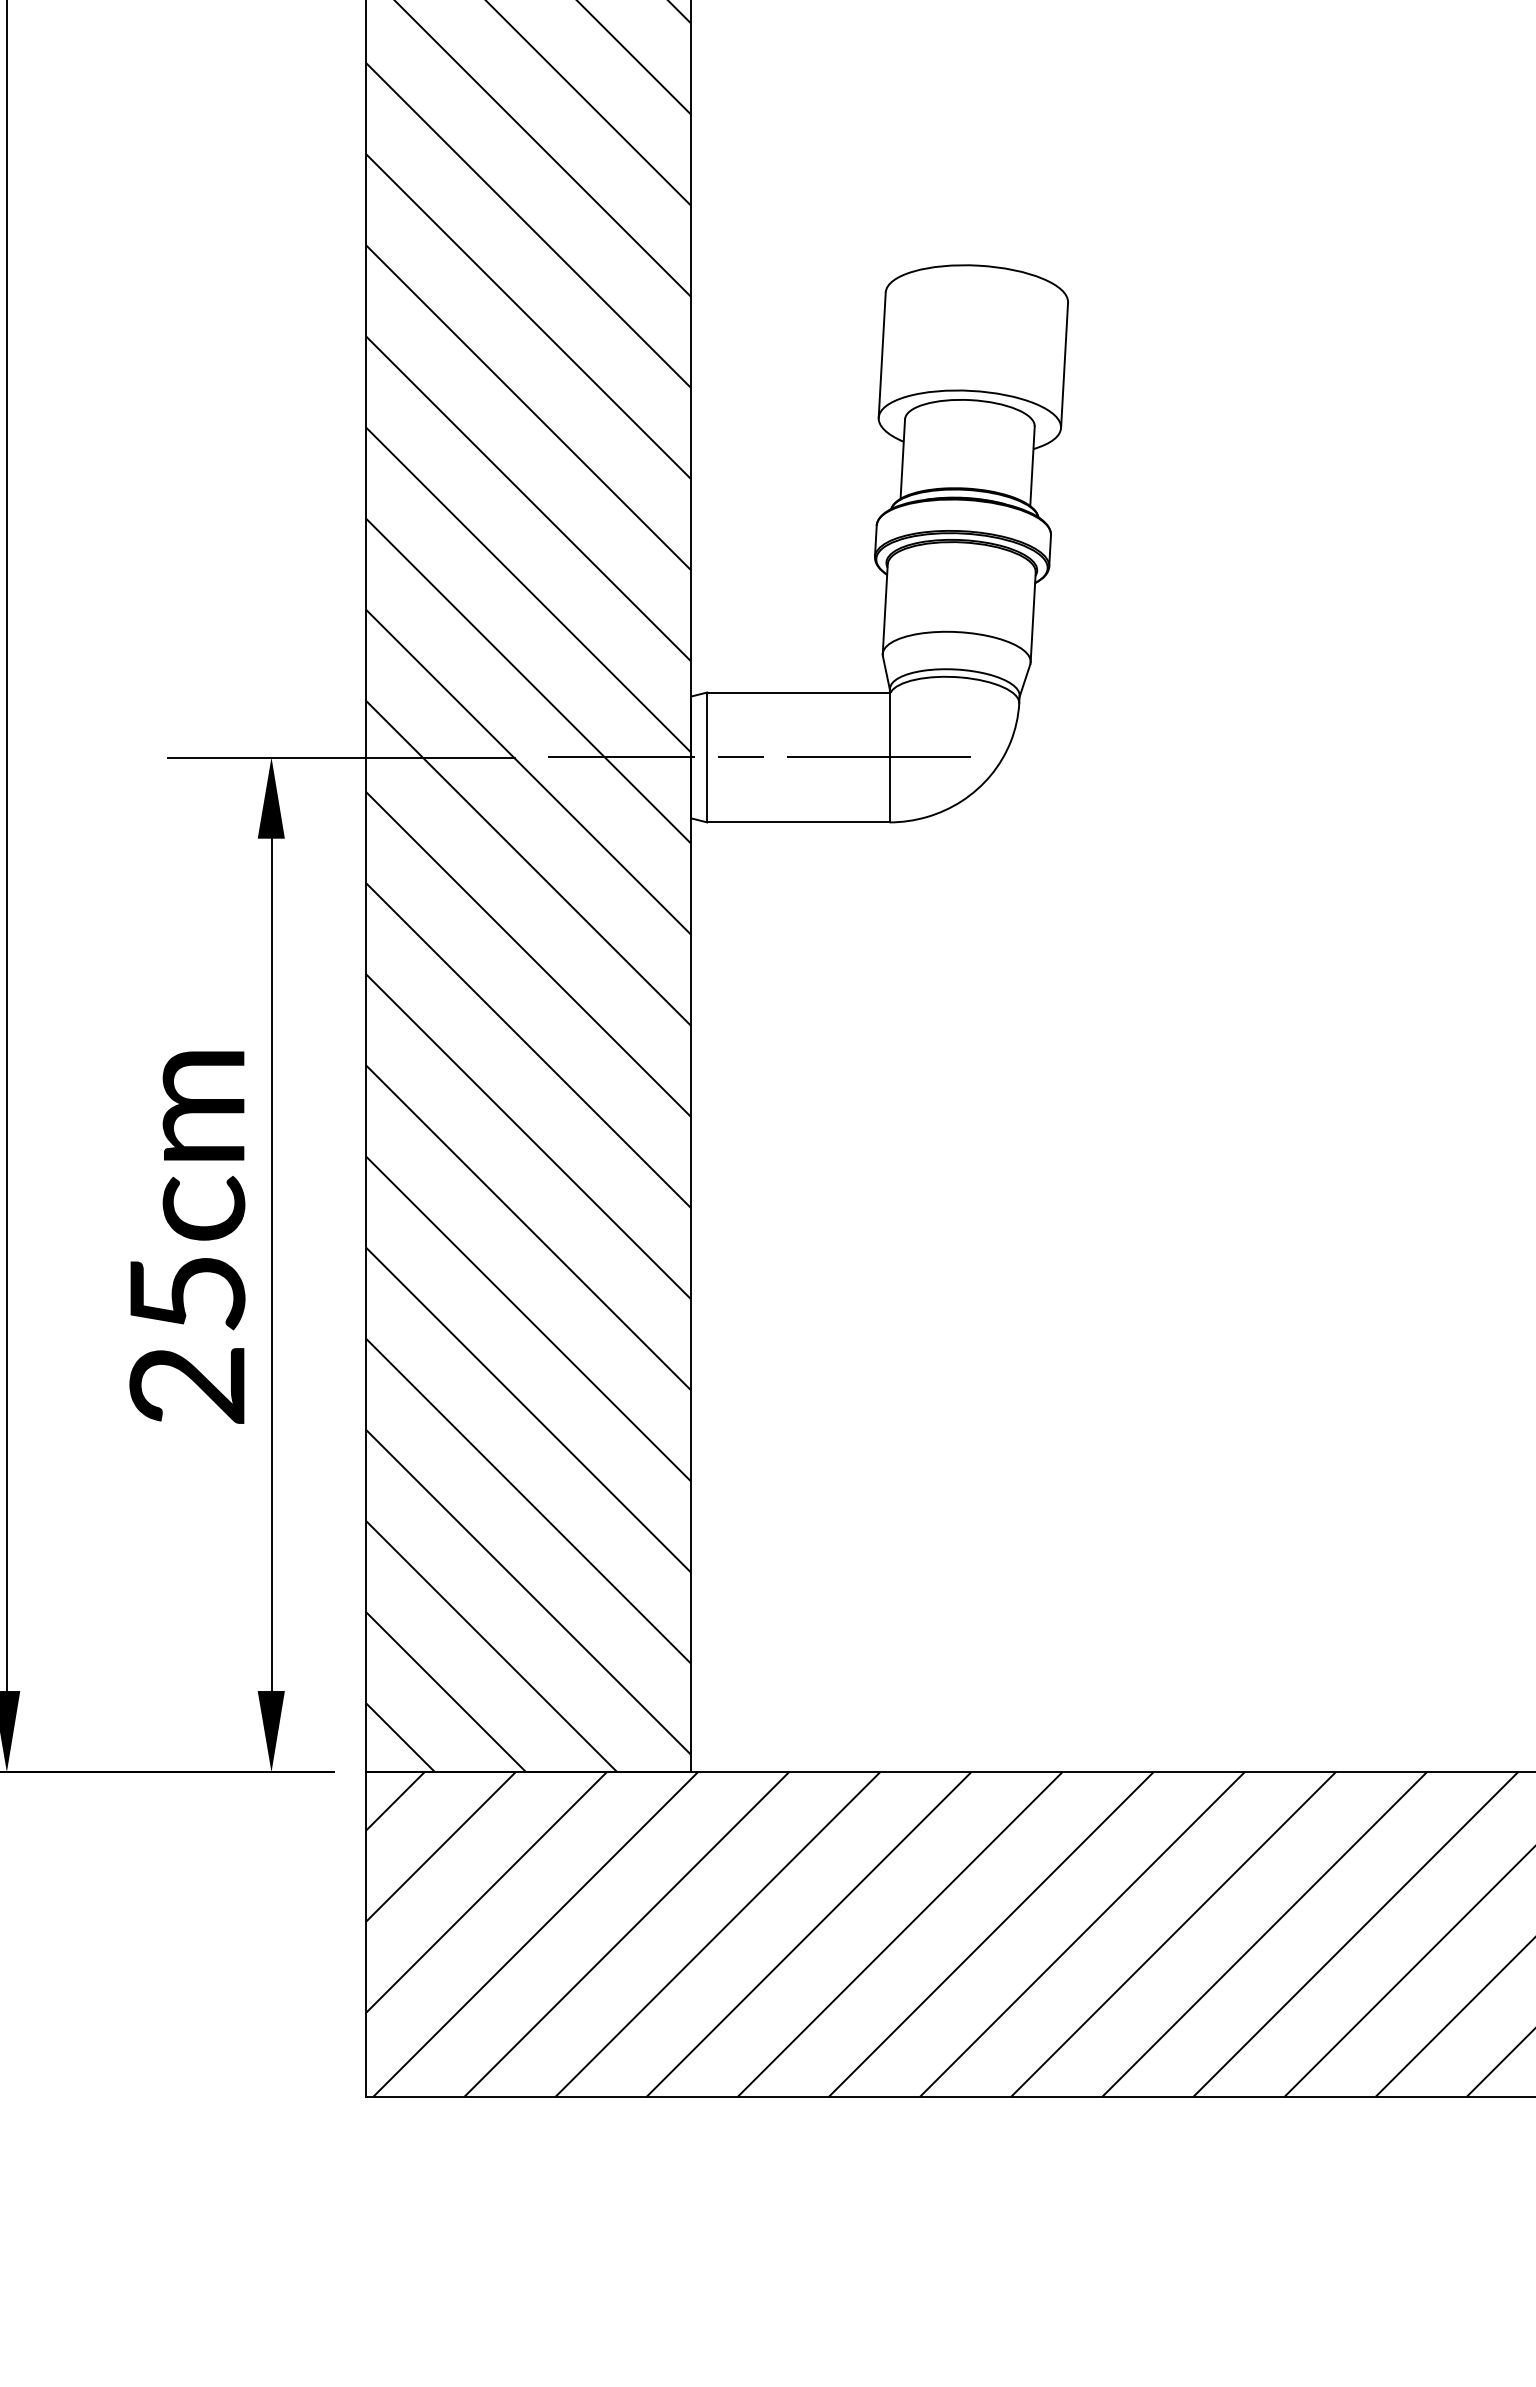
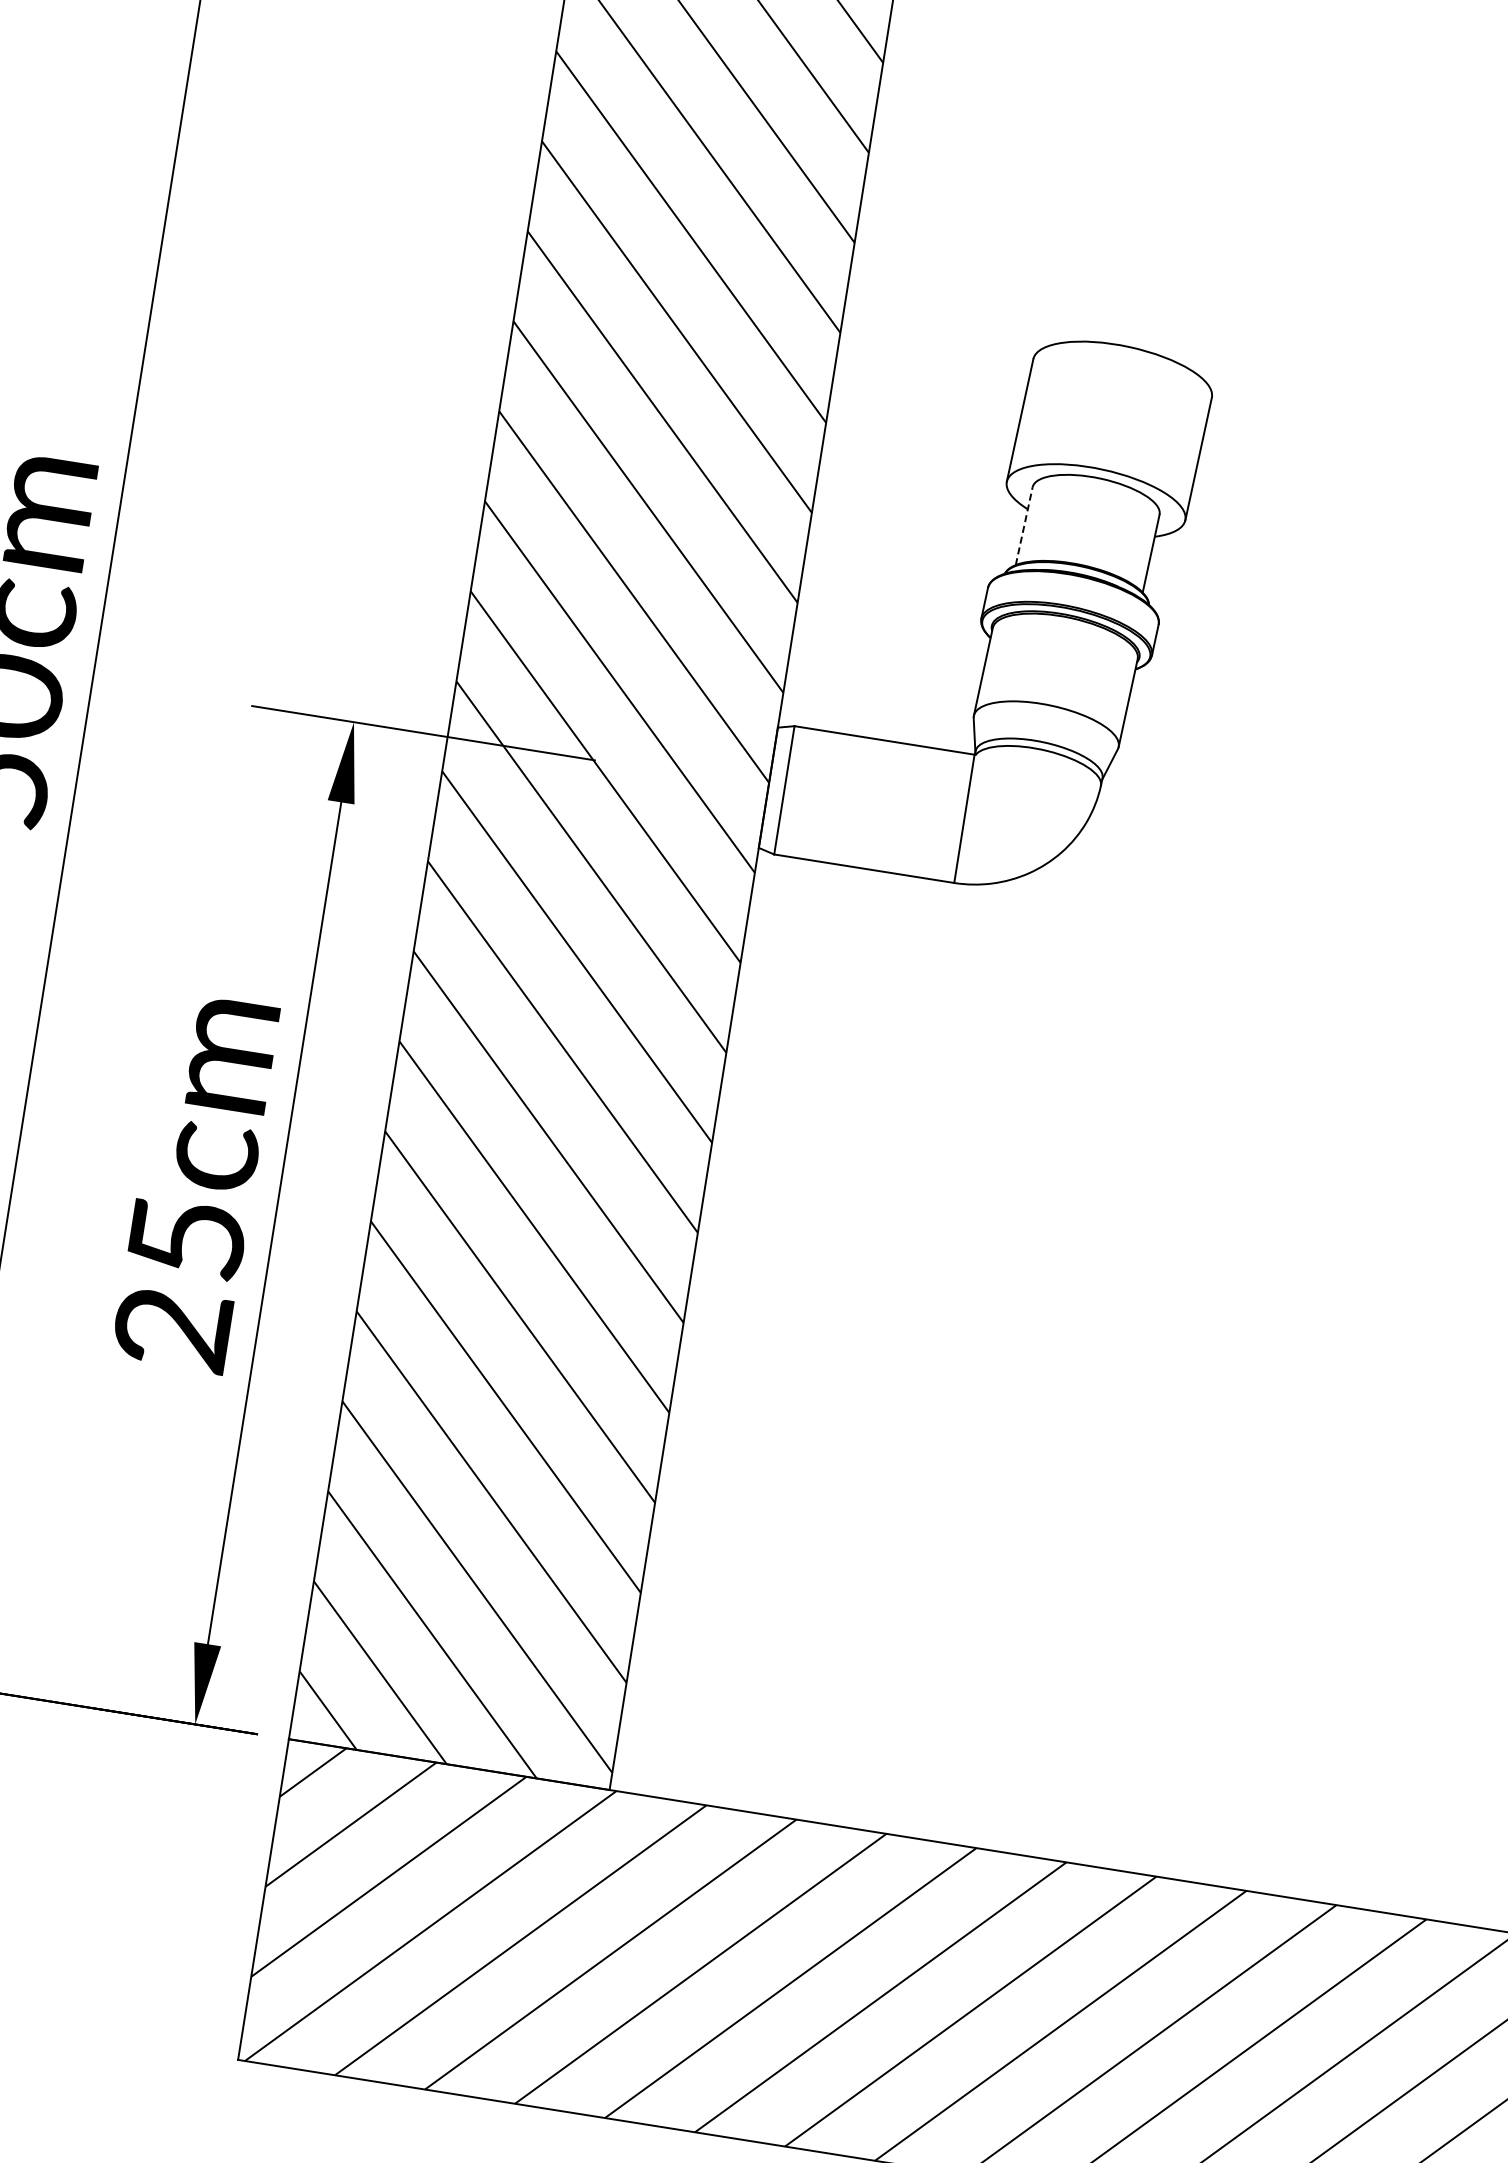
line: (902, 459) -> (1023, 526), solid -> dashed
line: (758, 757) -> (834, 798), removed

